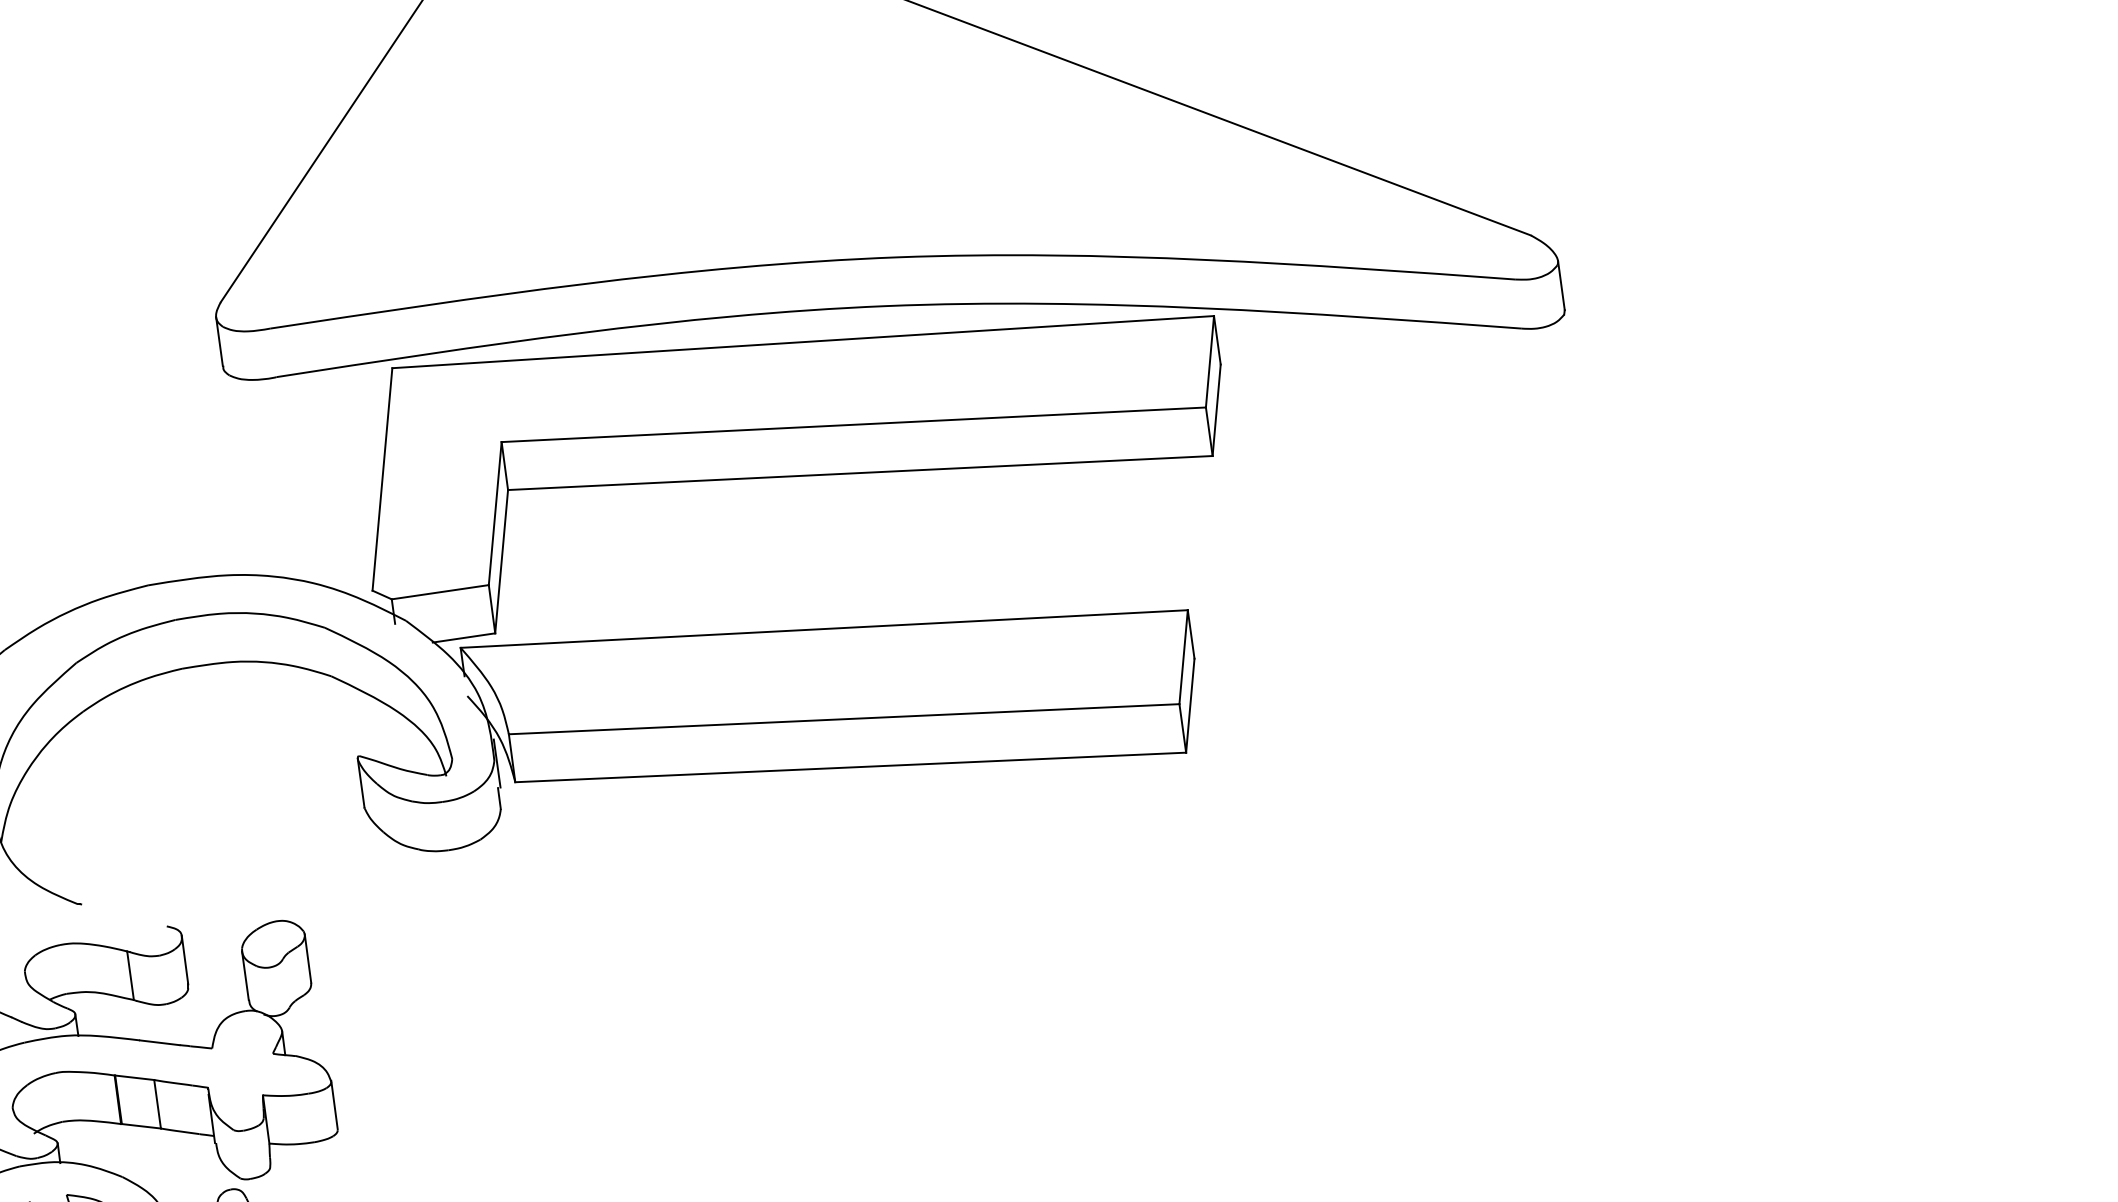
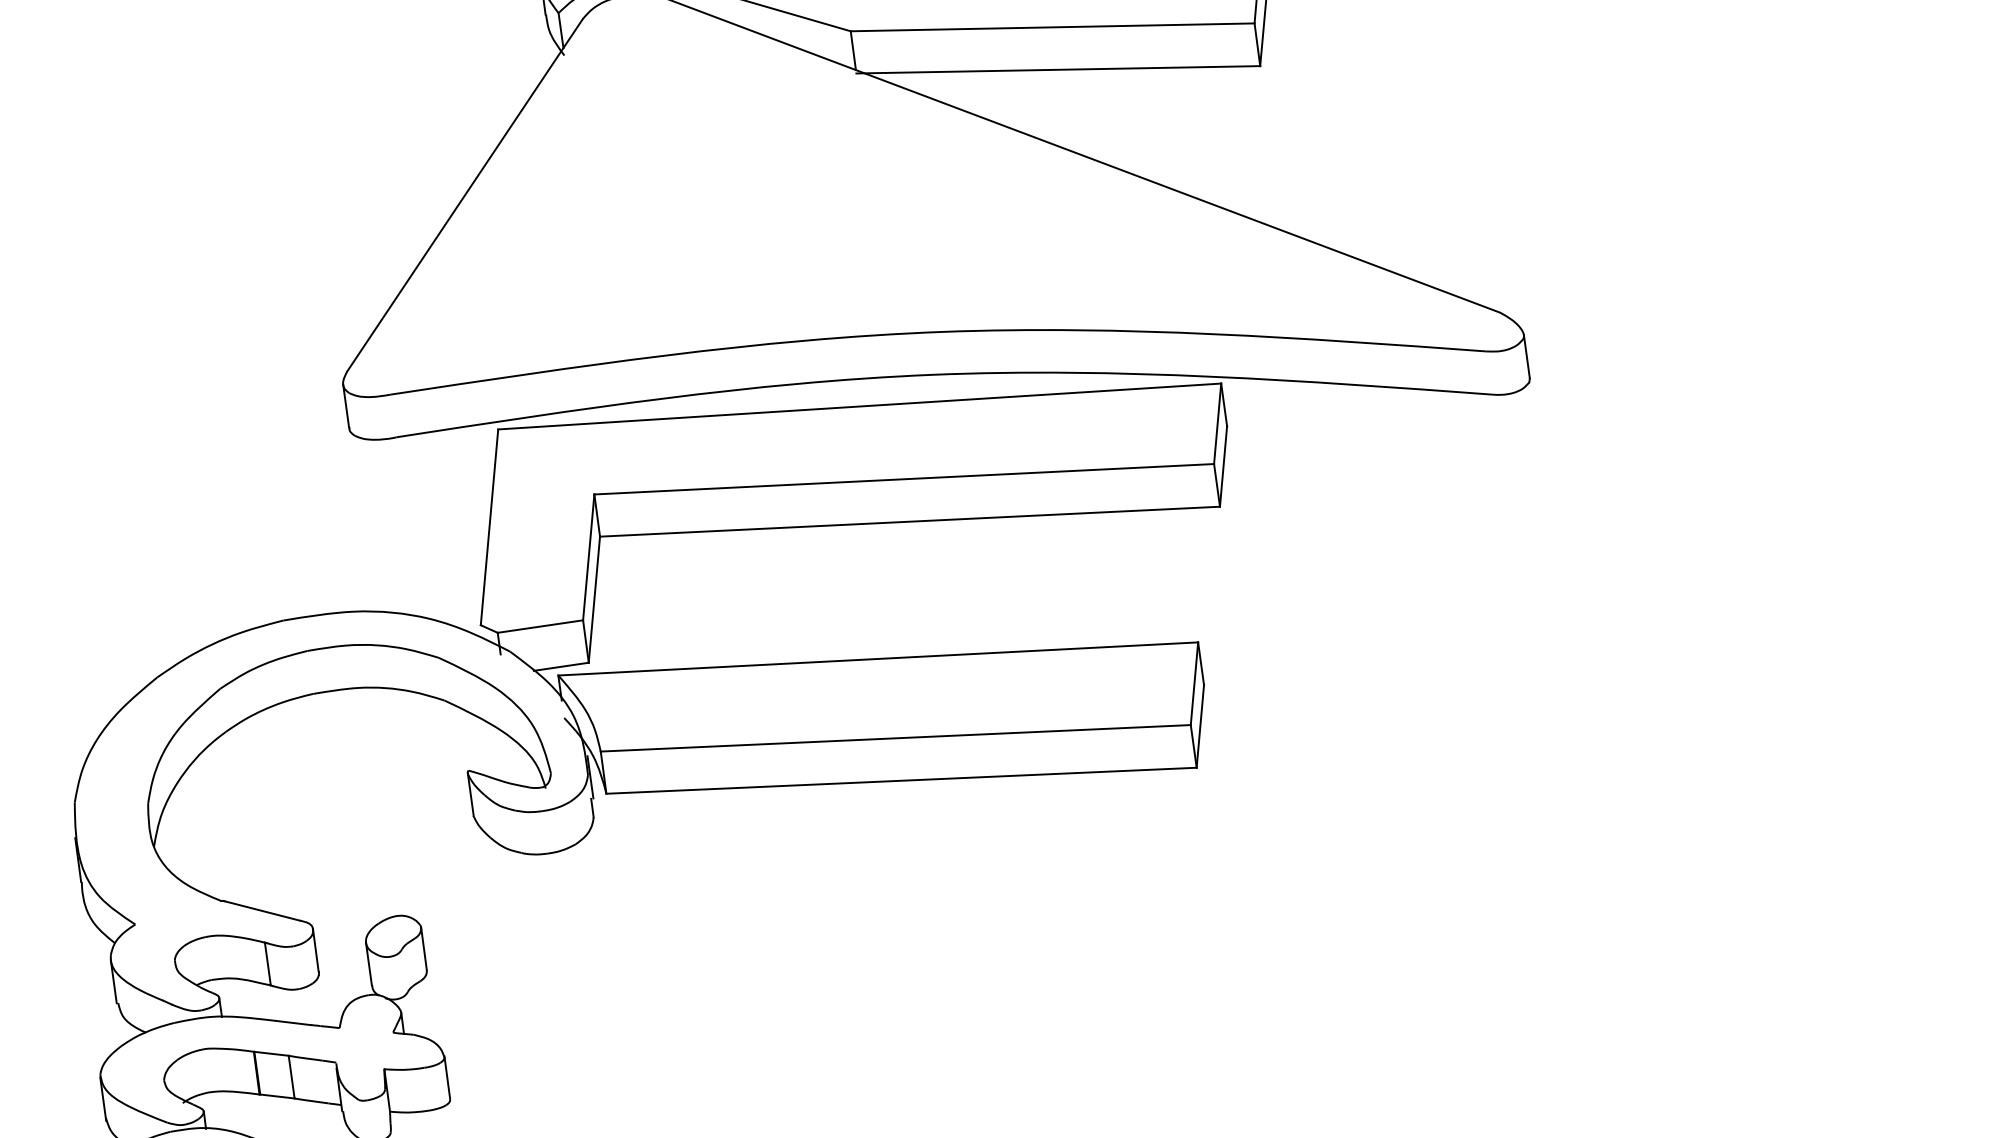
line: (123, 914) -> (261, 910), added

